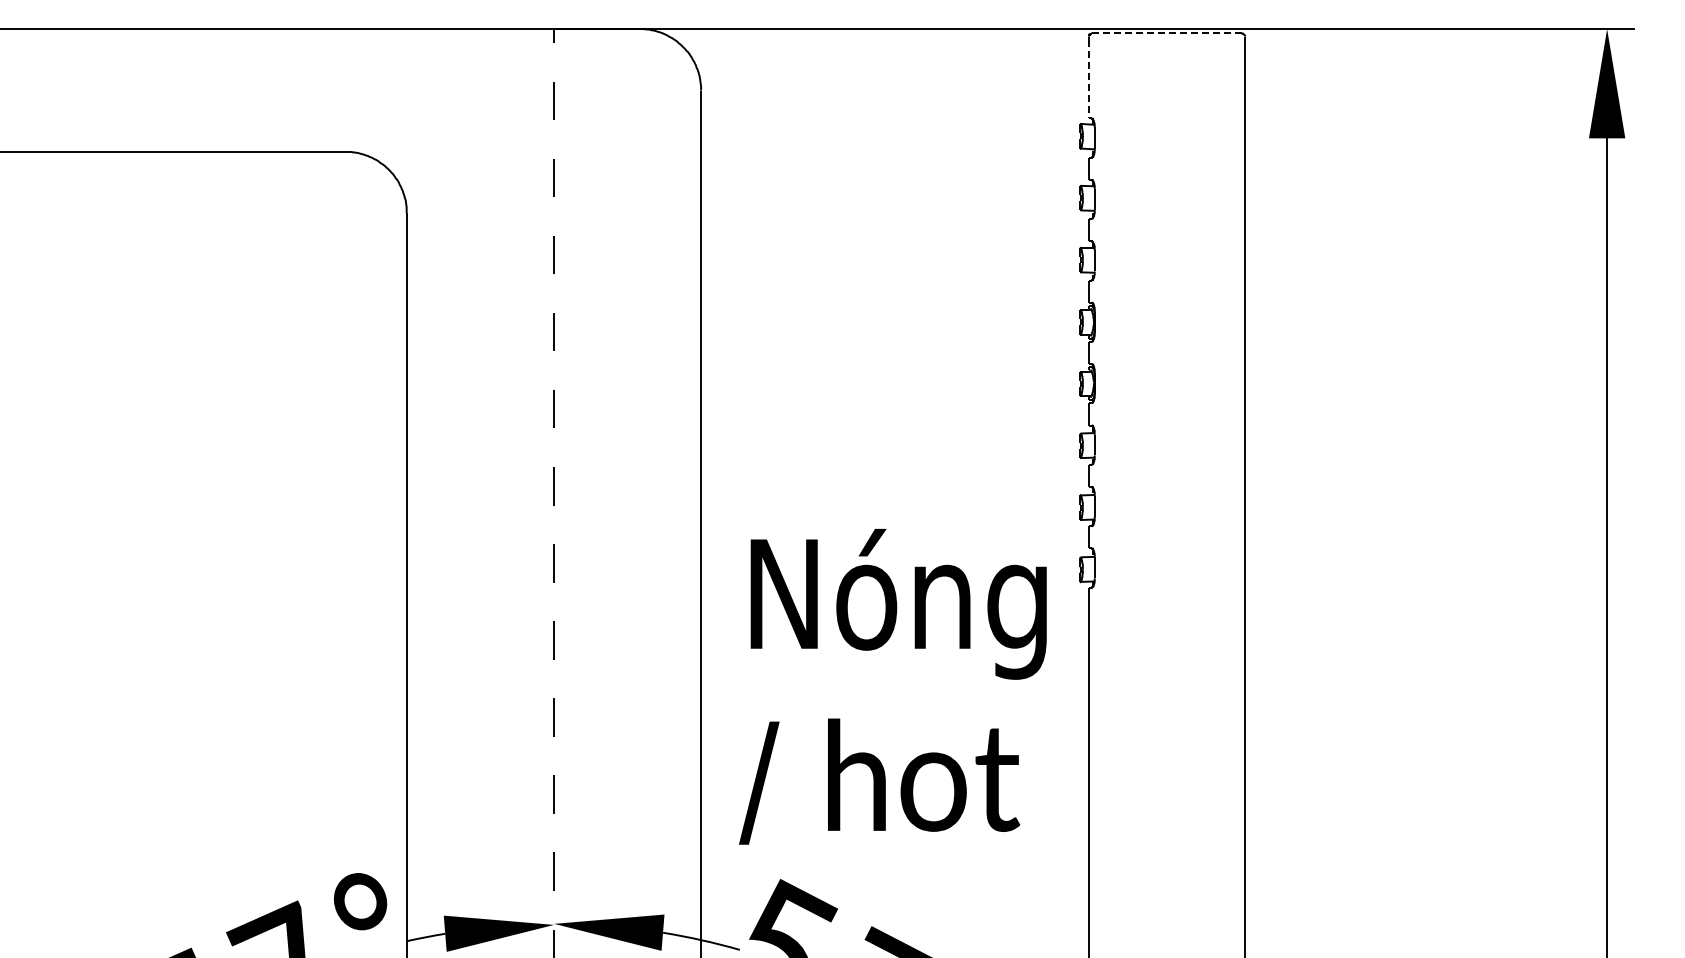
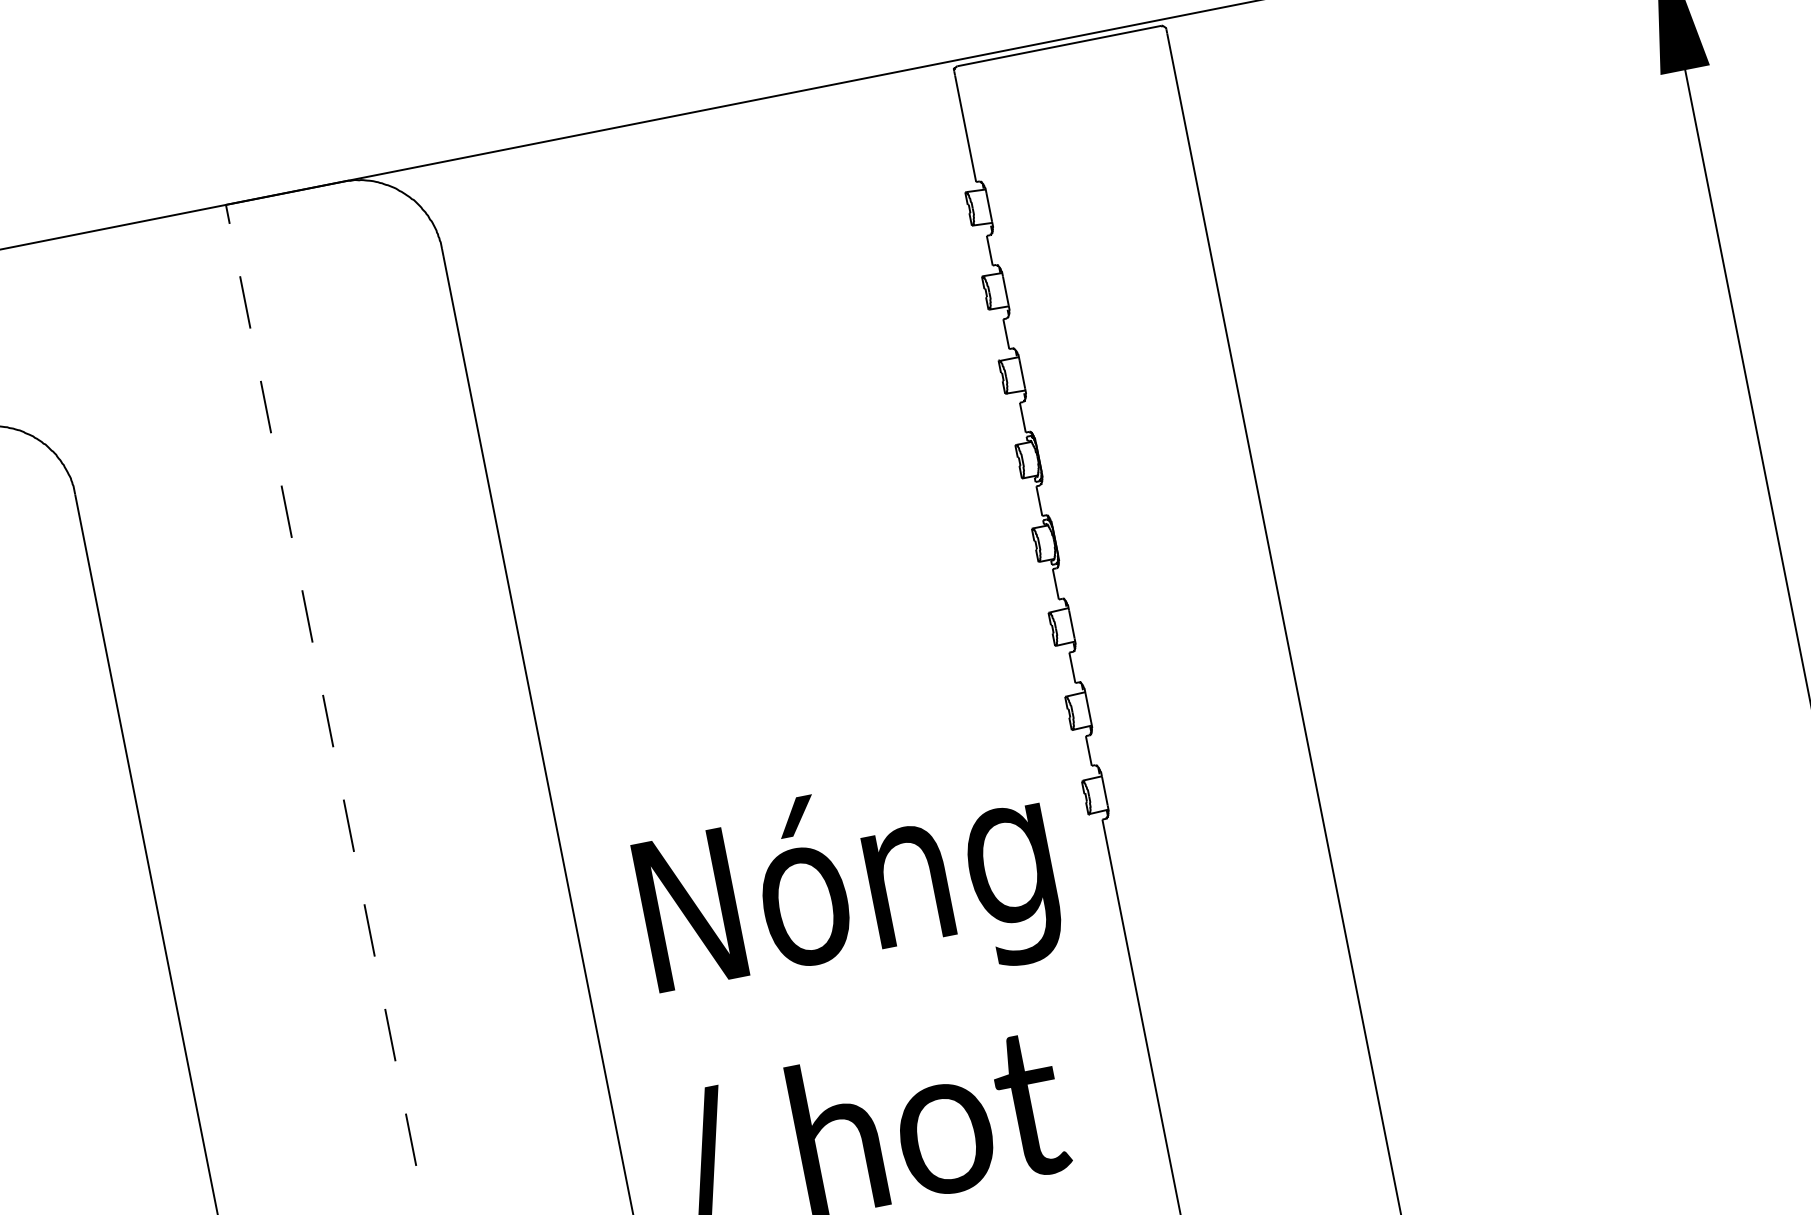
line: (1167, 33) -> (1060, 45), dashed -> solid
line: (1088, 79) -> (965, 129), dashed -> solid

